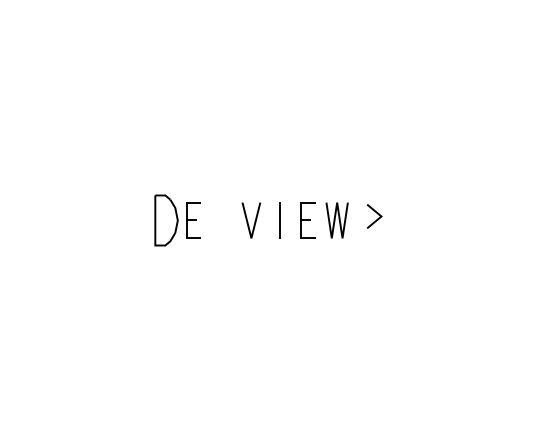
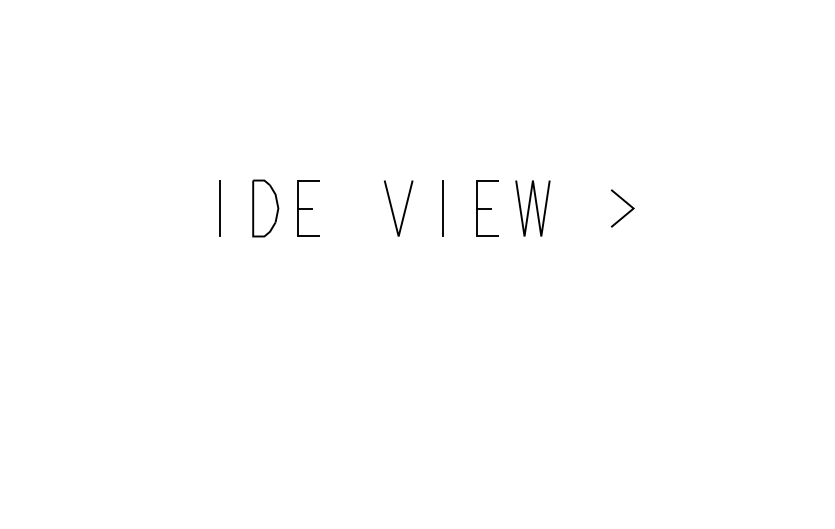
line: (376, 213) -> (625, 203), moved
line: (137, 220) -> (220, 208), added
part: (166, 220) -> (265, 208), size x0.71

